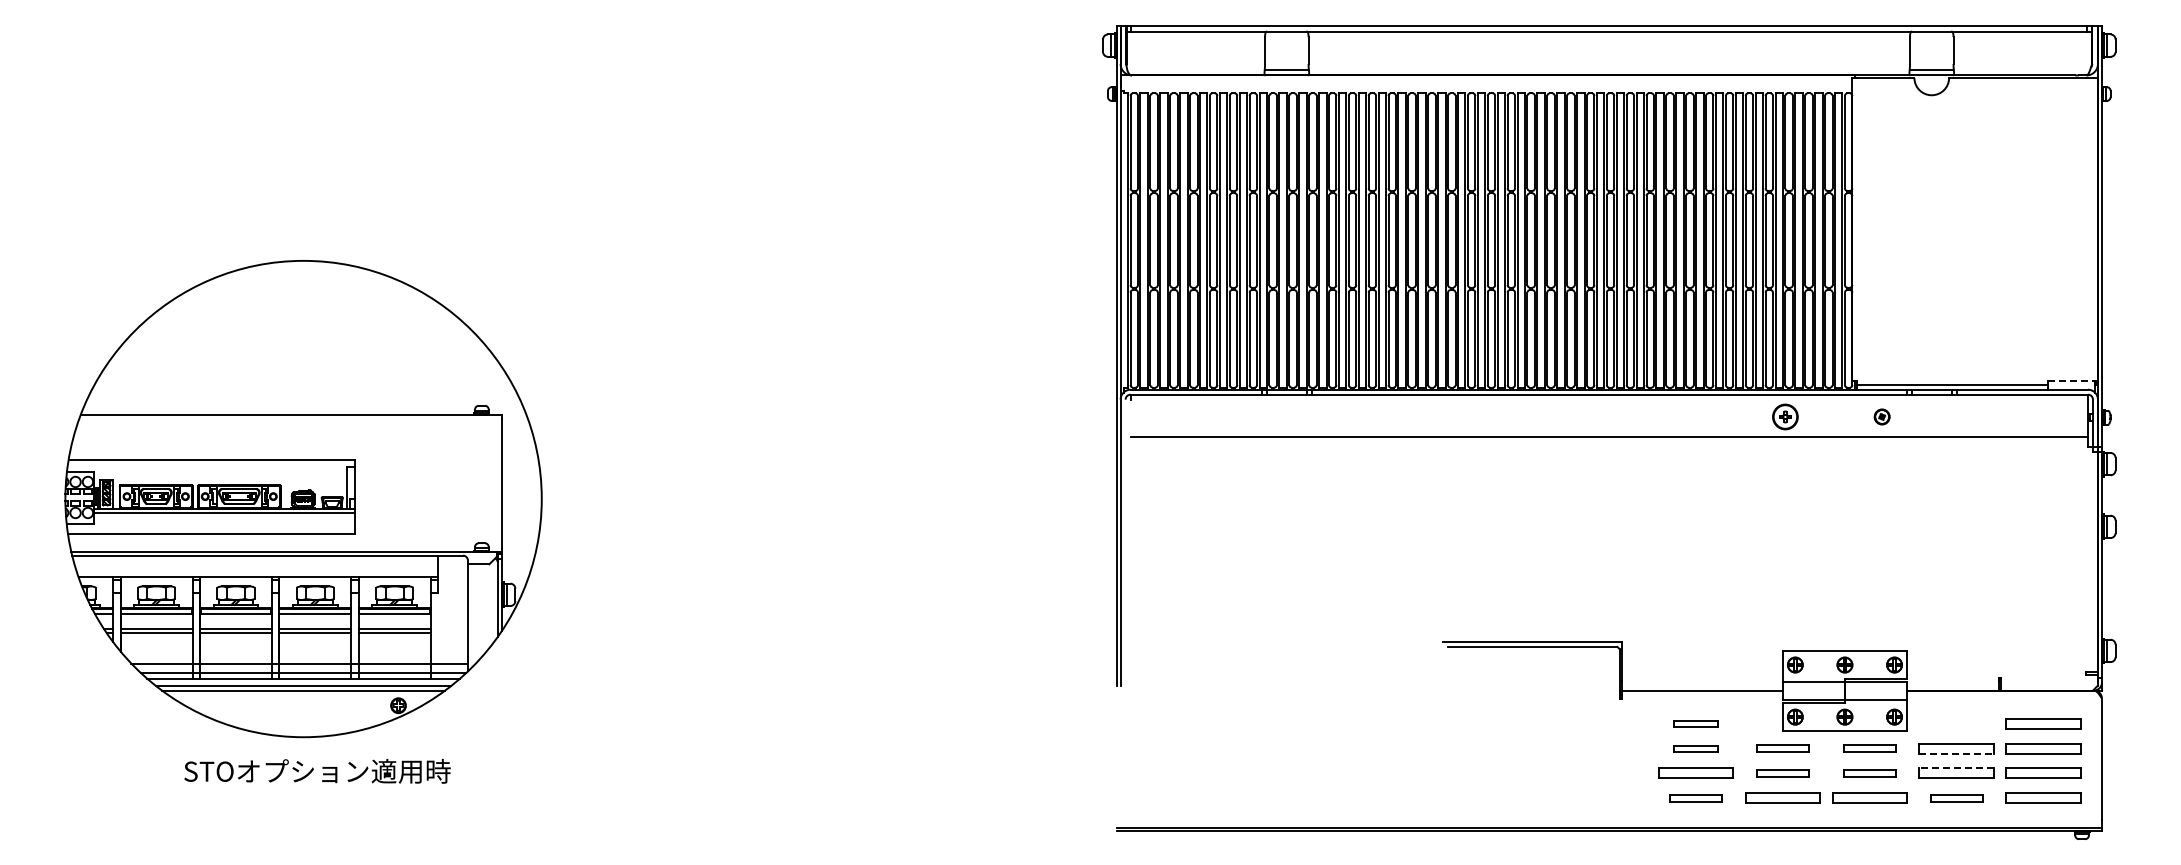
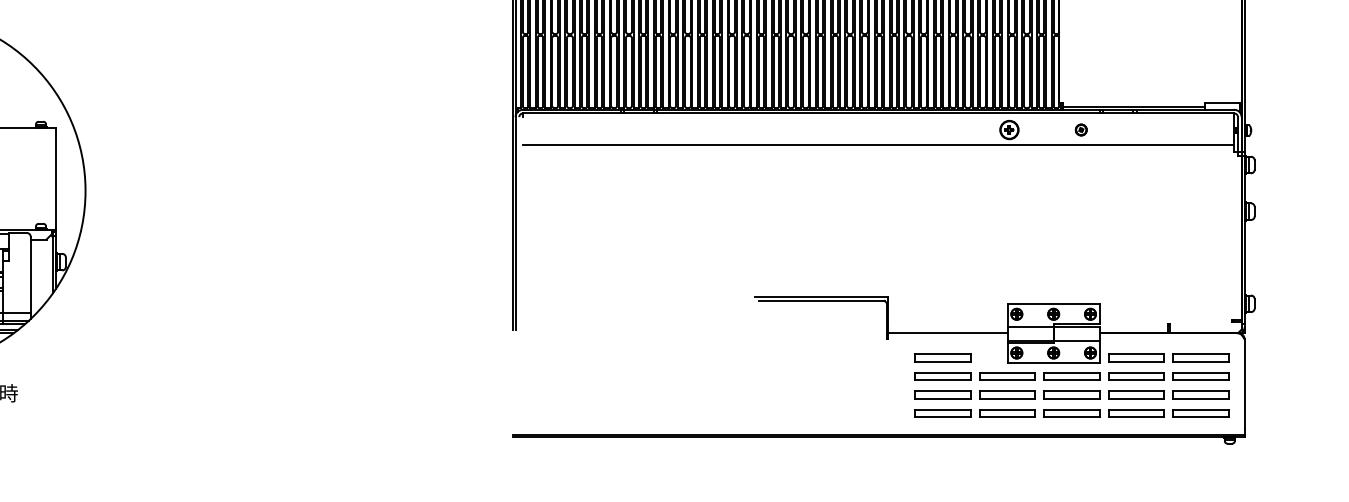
line: (2071, 380) -> (1221, 102), dashed -> solid
part: (1695, 723) -> (942, 357), size x1.67
part: (1956, 723) -> (1136, 357), added
part: (1695, 748) -> (942, 376), size x1.67
part: (1782, 748) -> (1007, 376), size x1.43
part: (1869, 748) -> (1071, 376), size x1.43
line: (1957, 753) -> (1137, 380), dashed -> solid
line: (1956, 768) -> (1136, 391), dashed -> solid
part: (1782, 772) -> (1007, 394), size x1.43
part: (1869, 772) -> (1071, 394), size x1.43
part: (1695, 797) -> (942, 412), size x1.43
part: (1956, 797) -> (1136, 412), size x1.43

